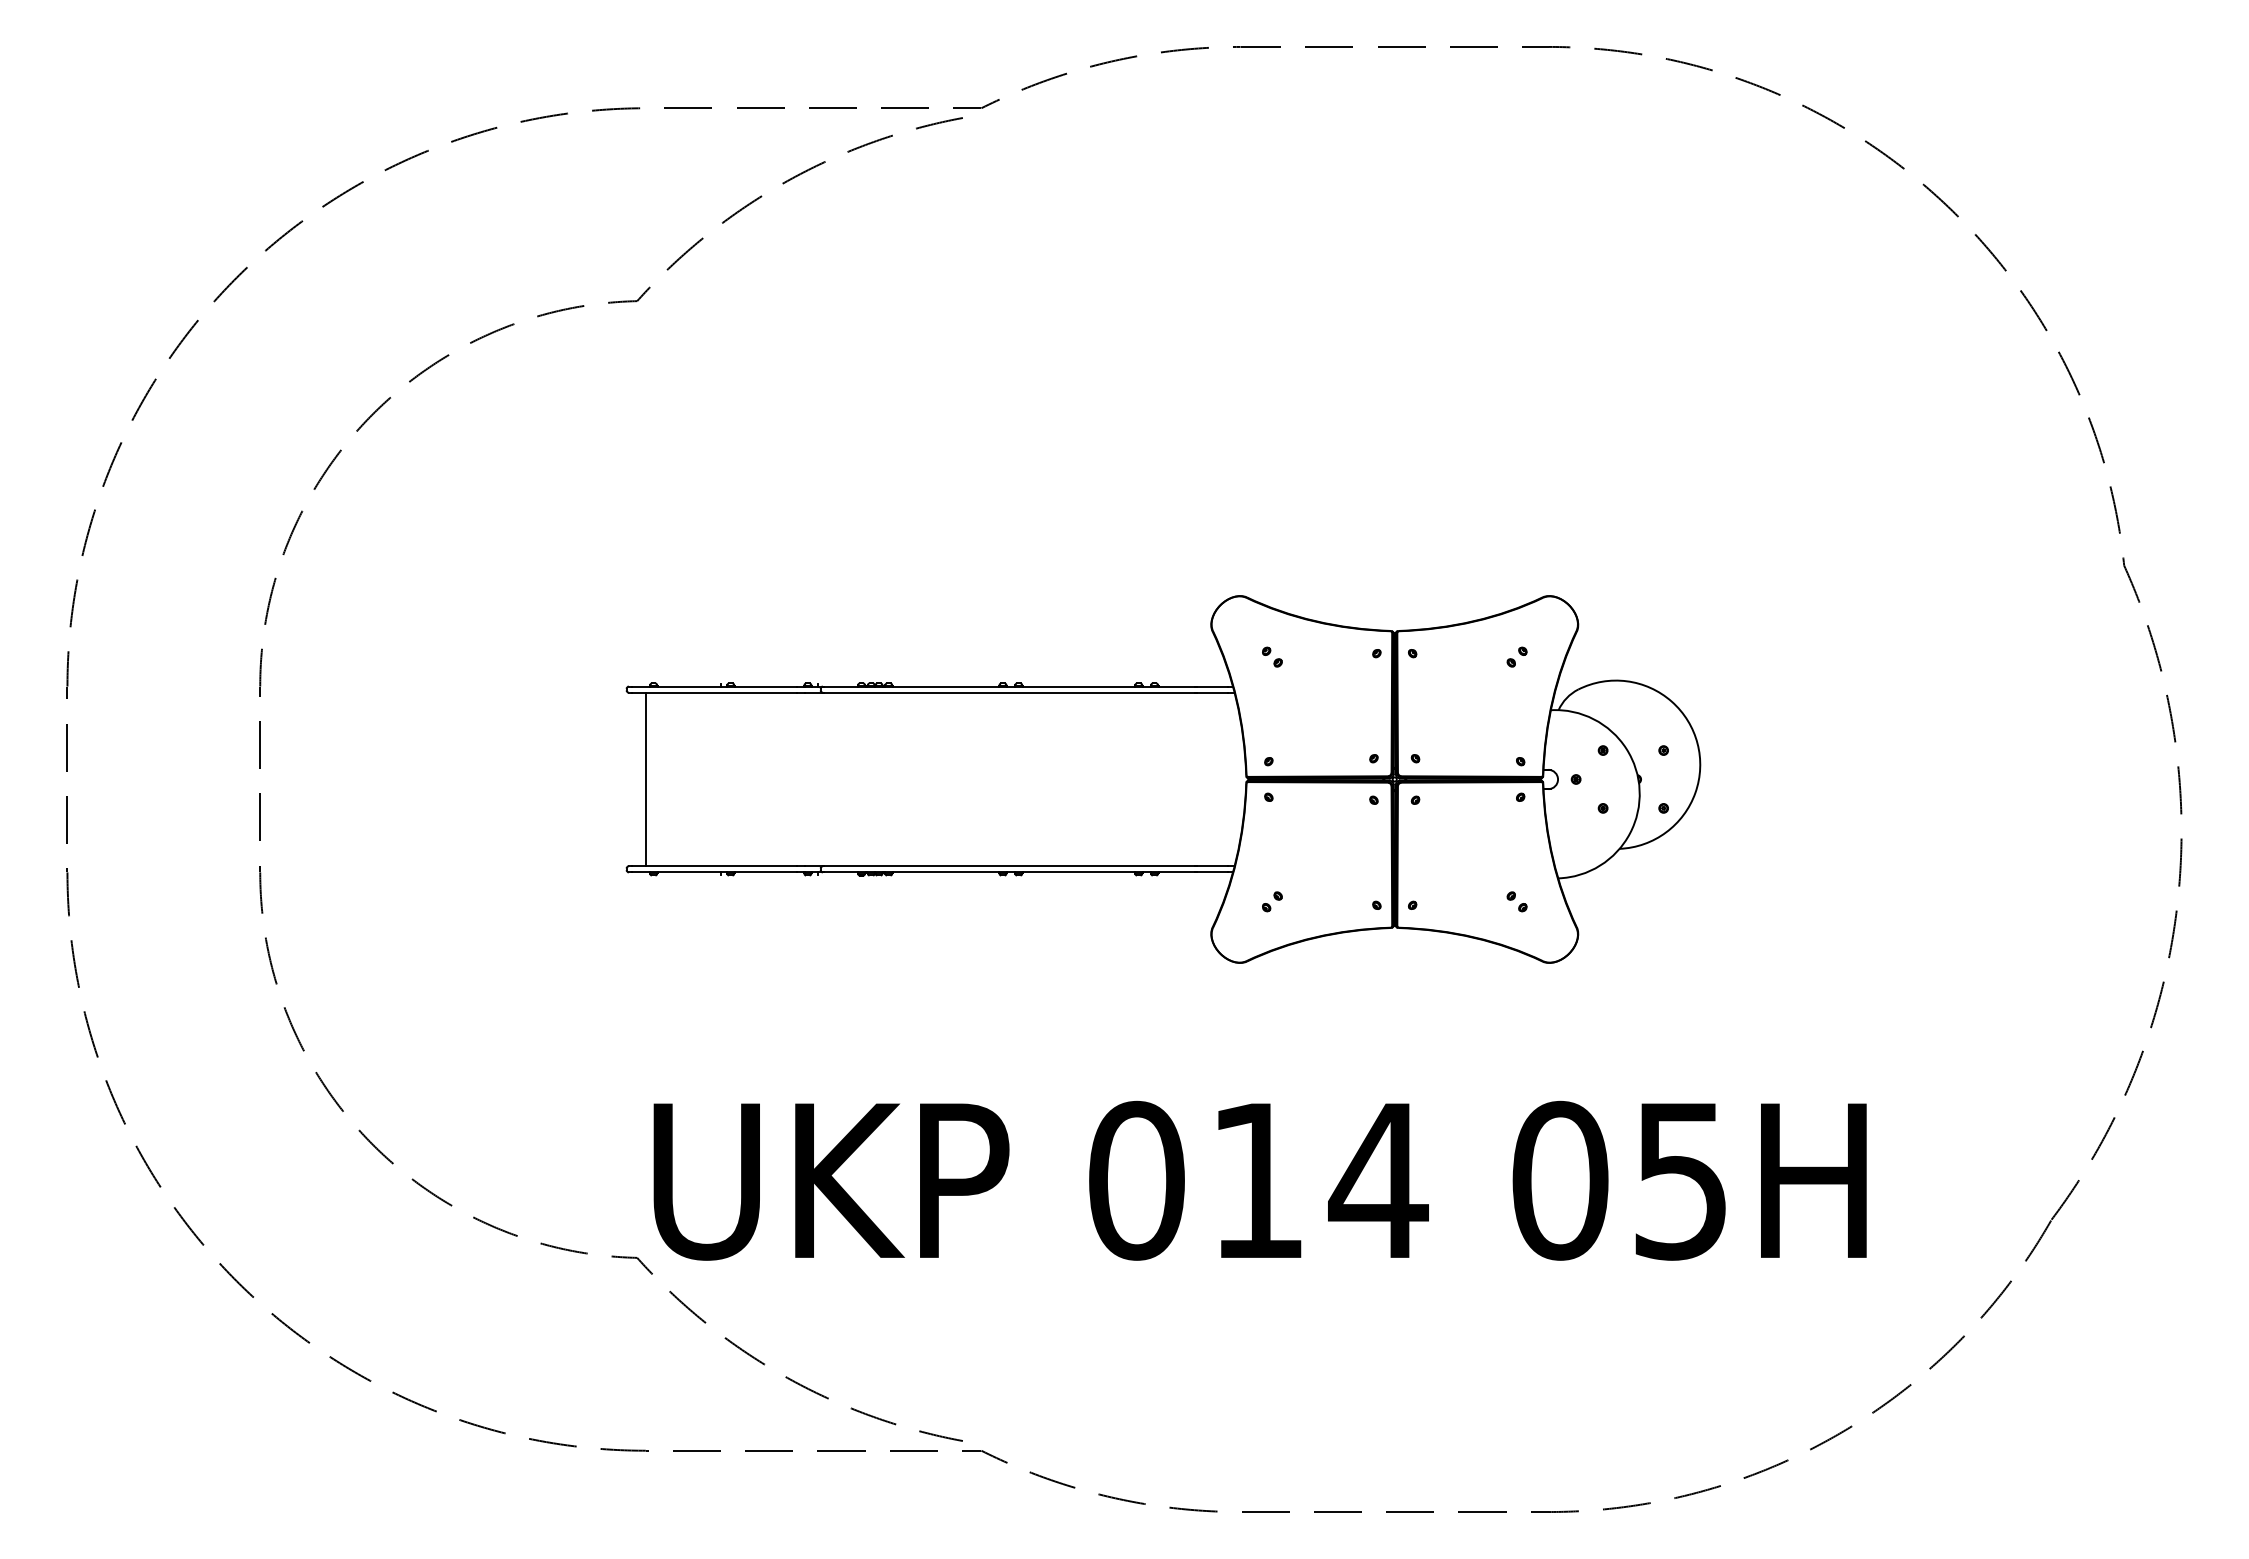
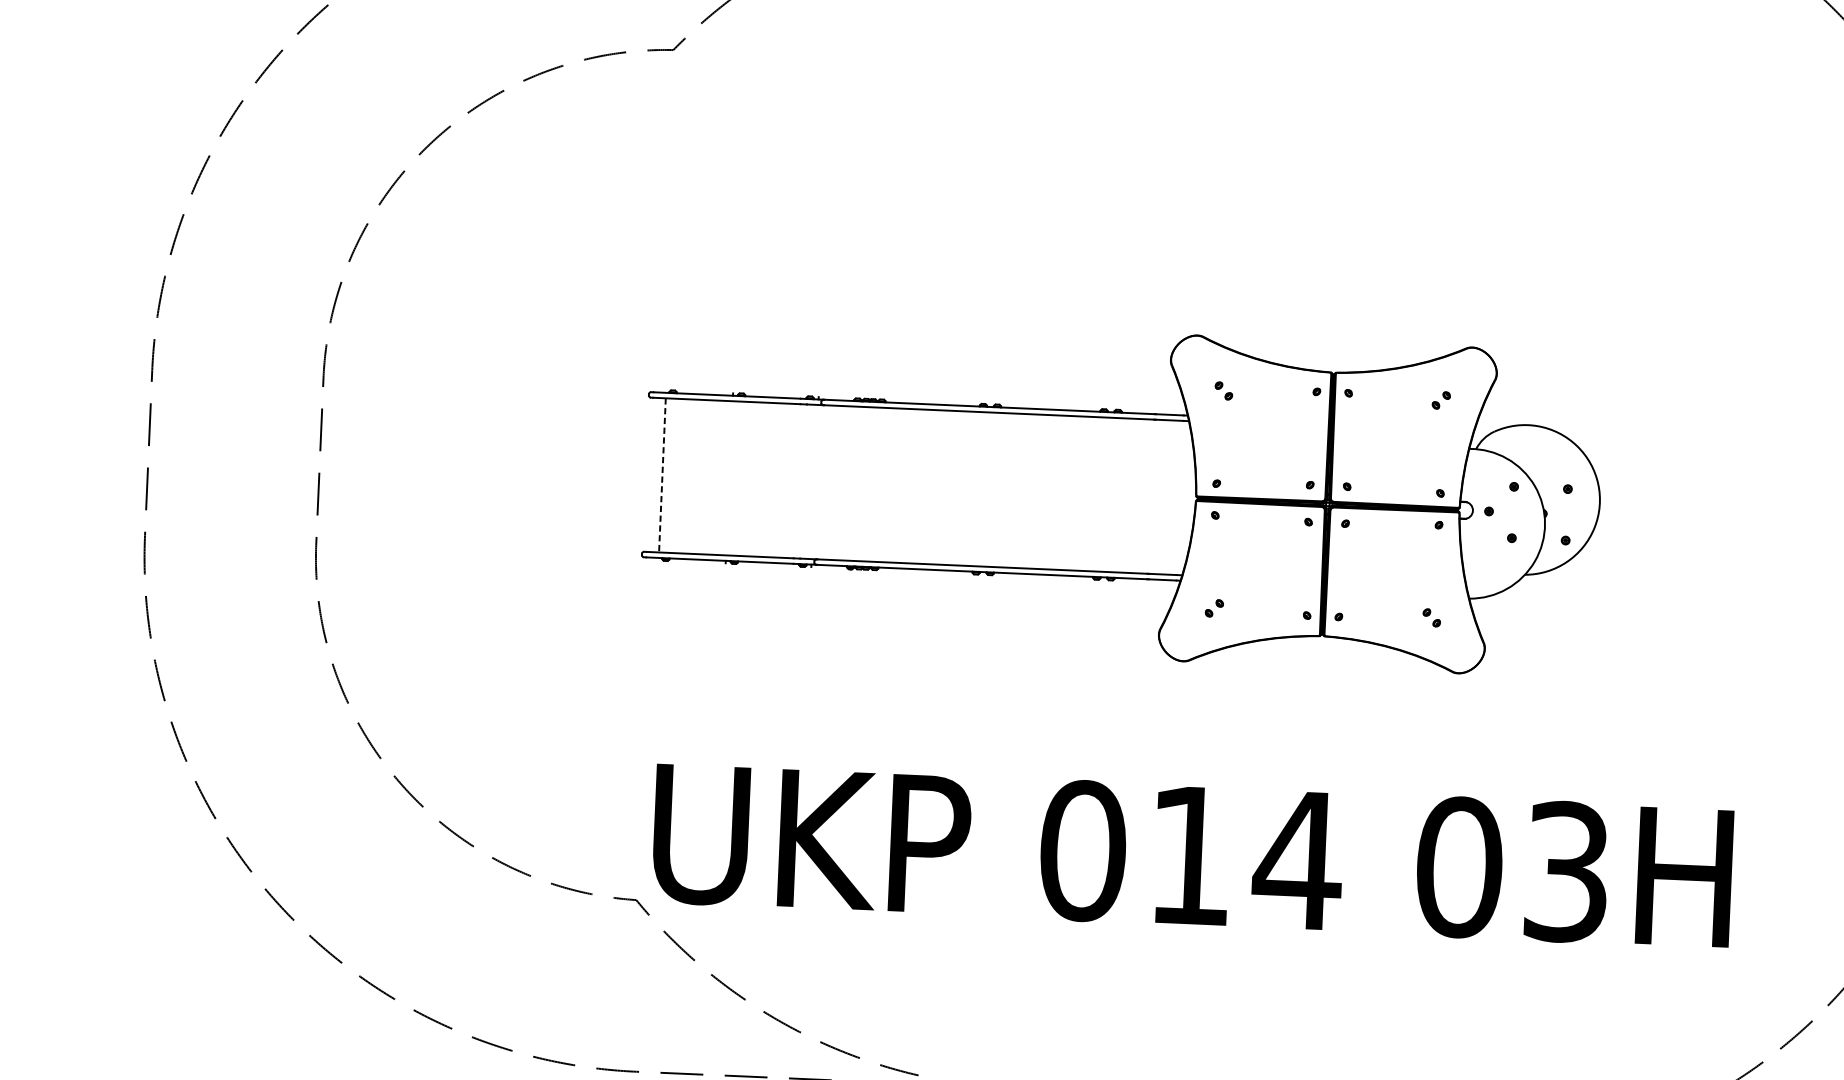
line: (645, 779) -> (662, 475), solid -> dashed
text: (1680, 1180) -> (1566, 871), 05H -> 03H

